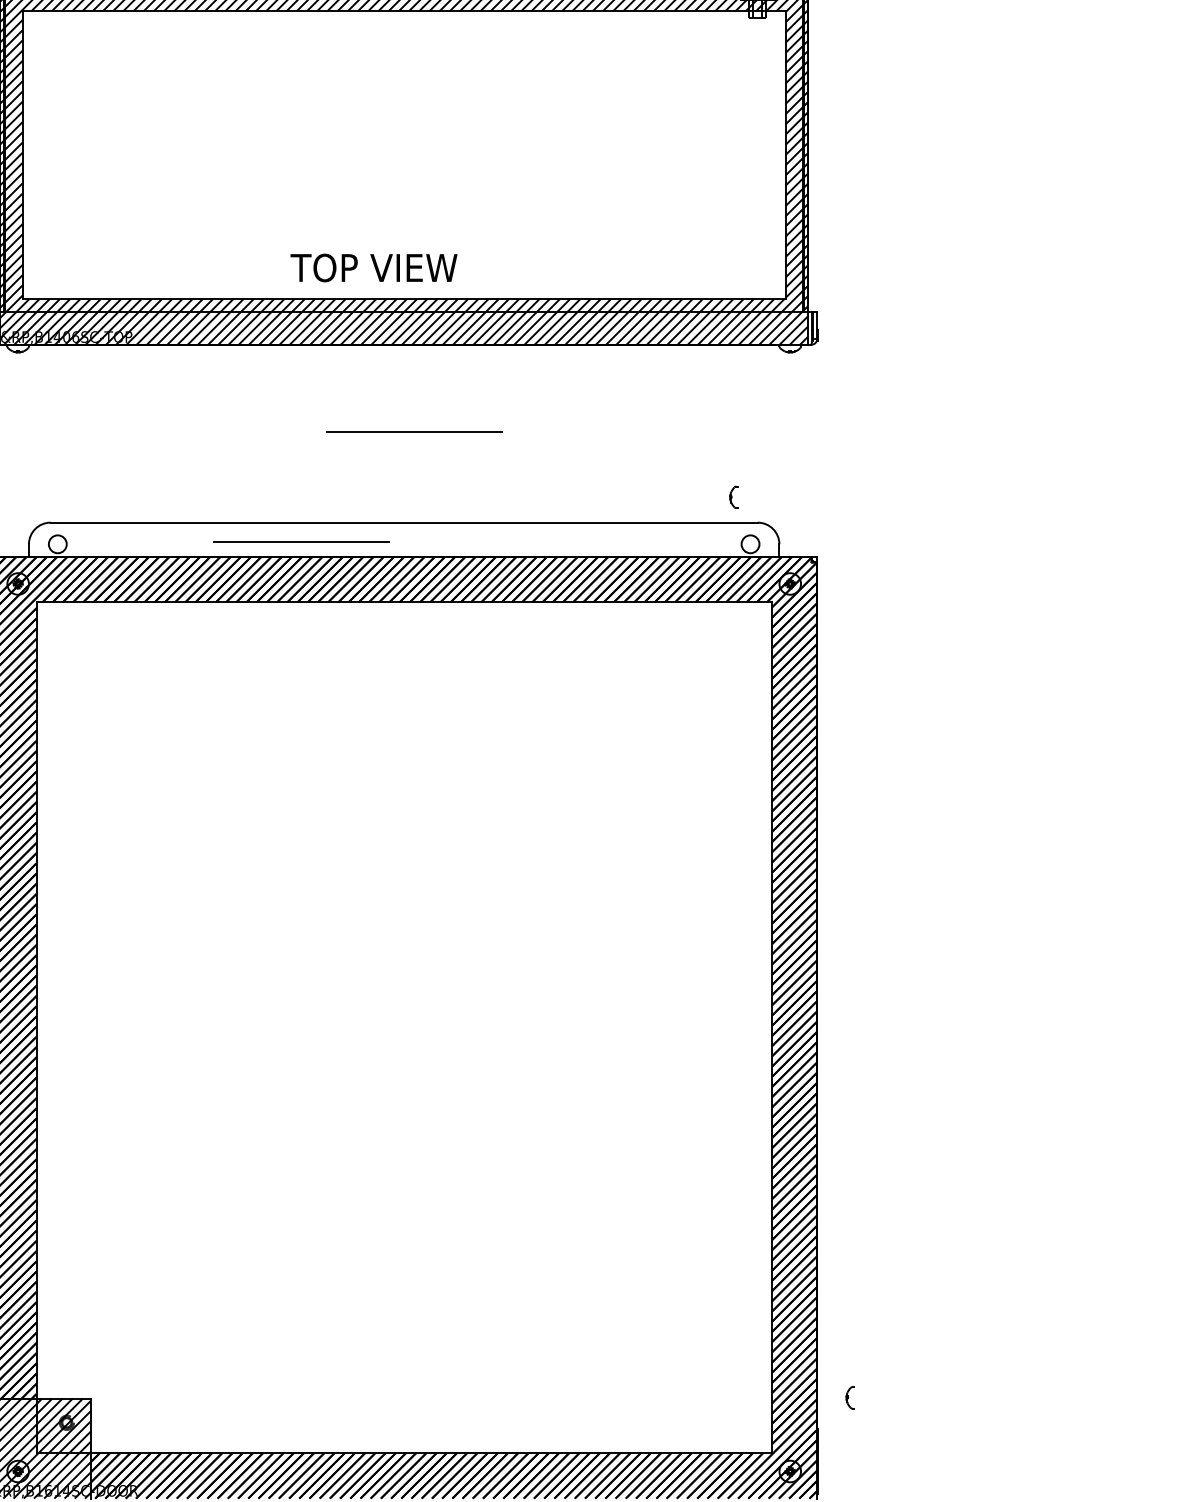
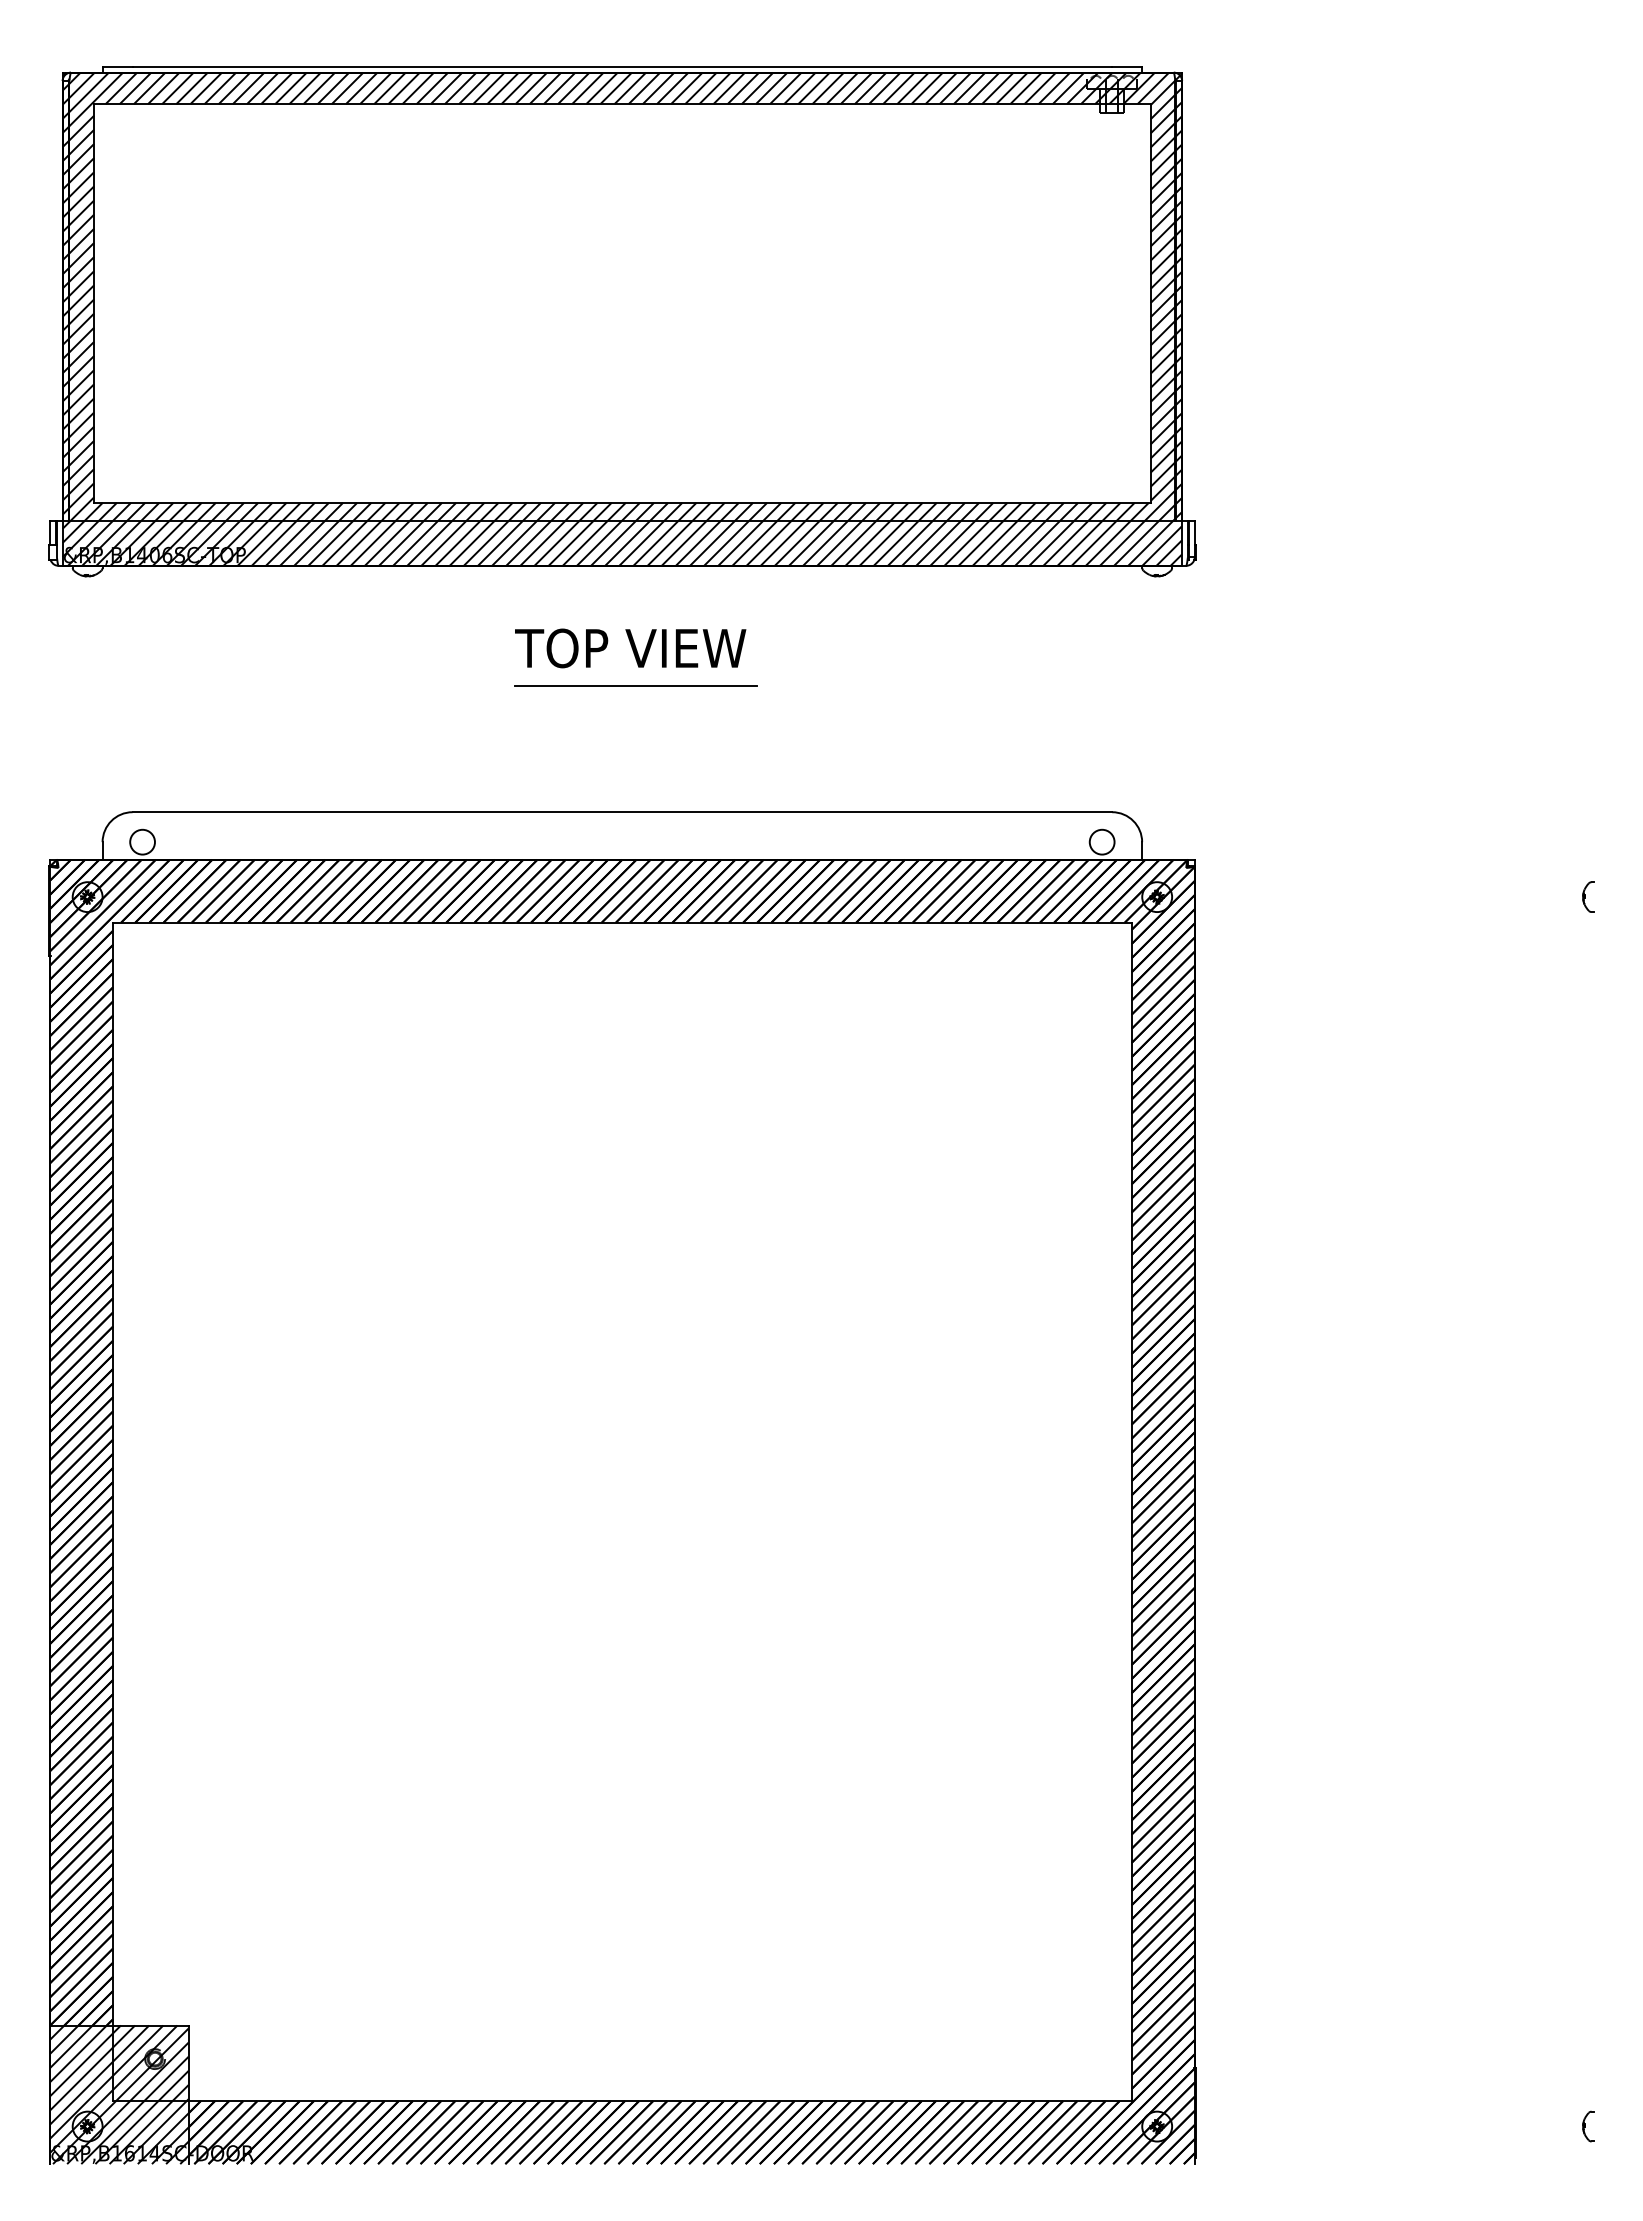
text: (373, 268) -> (630, 648), moved
part: (734, 496) -> (1588, 896), moved
line: (301, 541) -> (479, 838), removed
part: (850, 1397) -> (1588, 2126), moved

